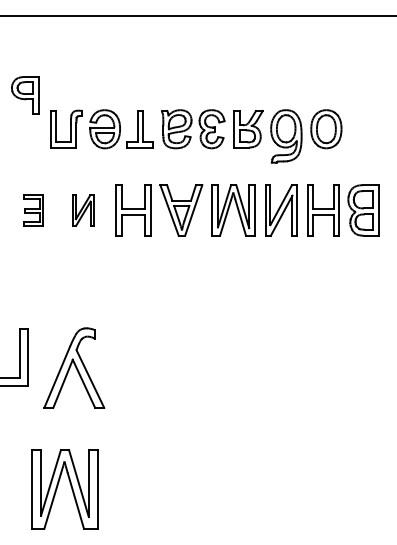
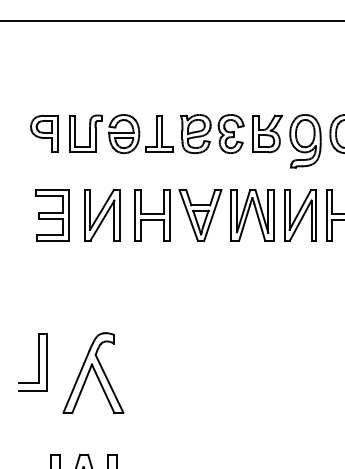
part: (25, 95) -> (44, 134), moved
part: (33, 210) -> (52, 215), size x1.67
part: (83, 210) -> (102, 215), size x1.67

